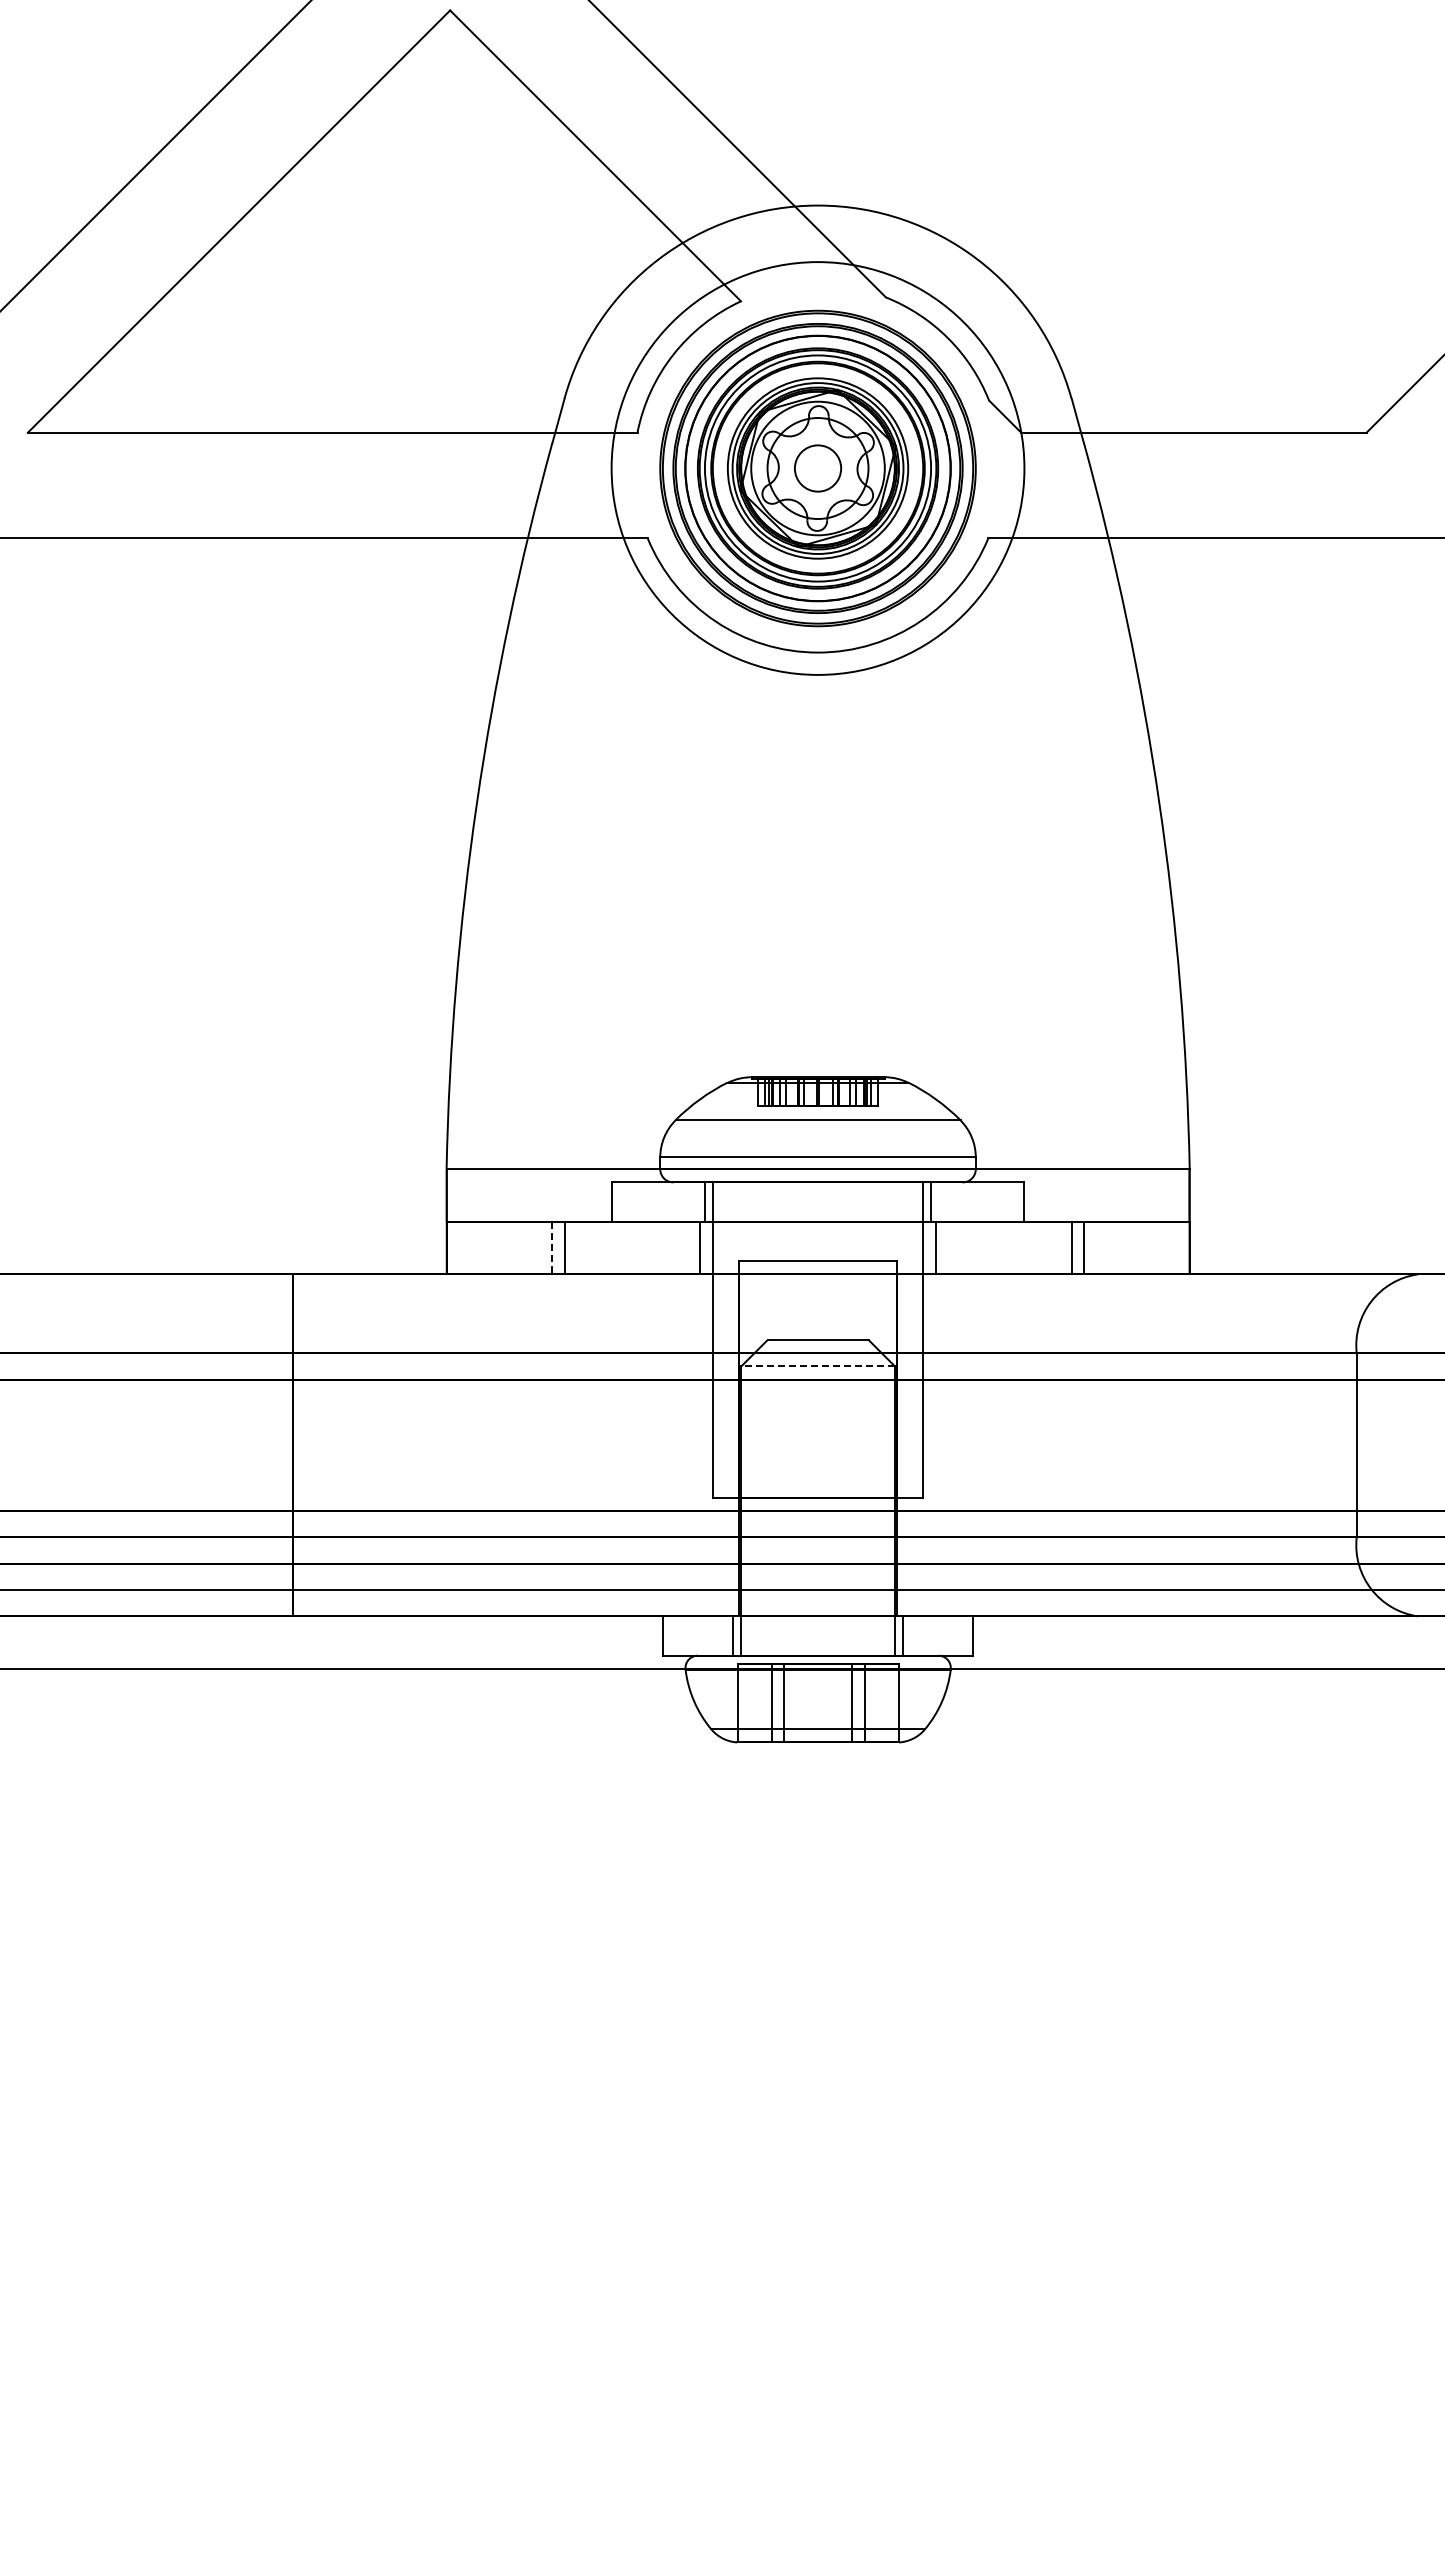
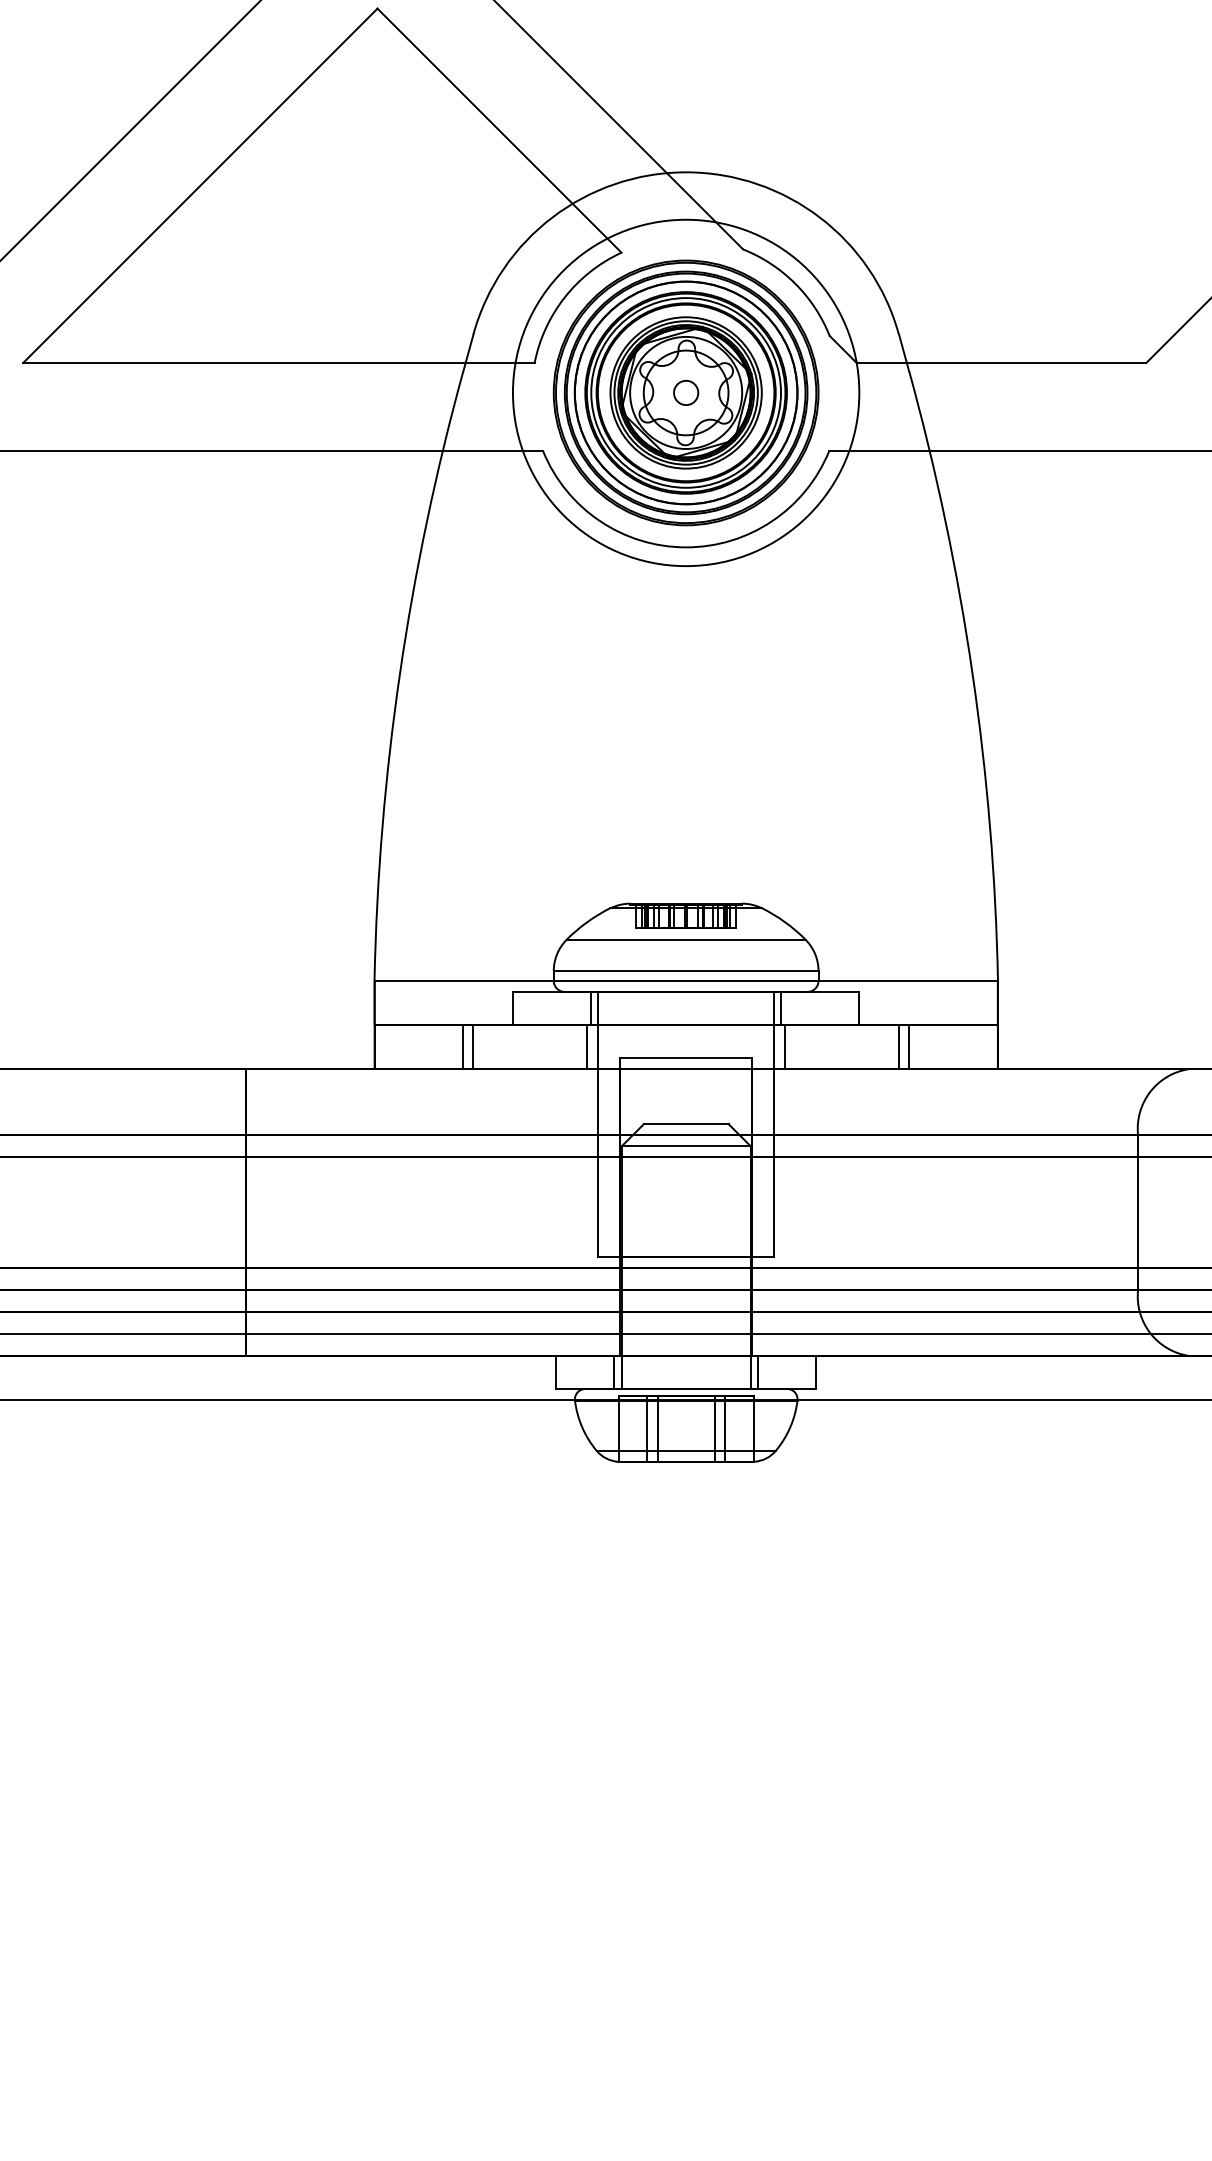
circle: (817, 468) -> (685, 392), size x0.62
line: (552, 1248) -> (463, 1047), dashed -> solid
line: (818, 1366) -> (686, 1146), dashed -> solid

